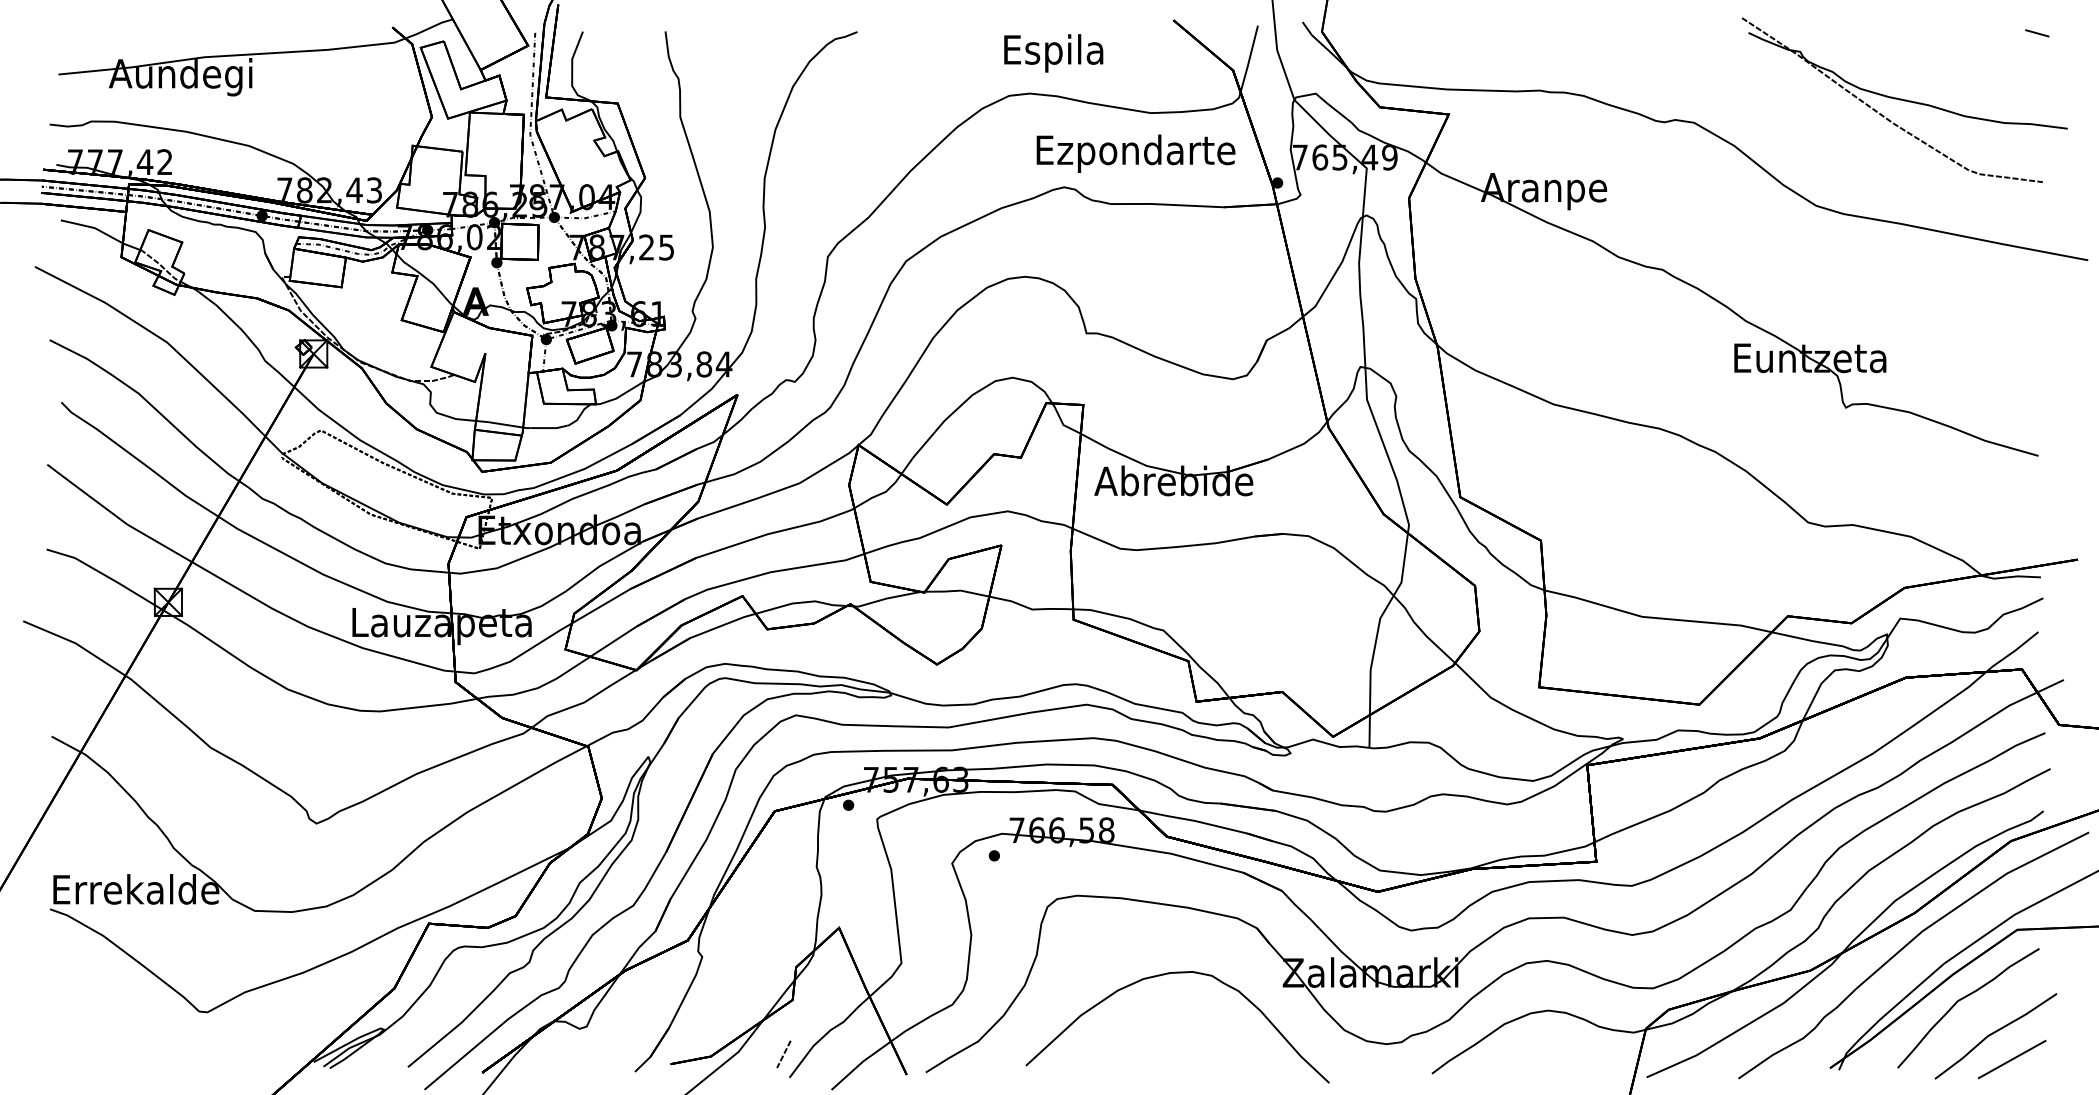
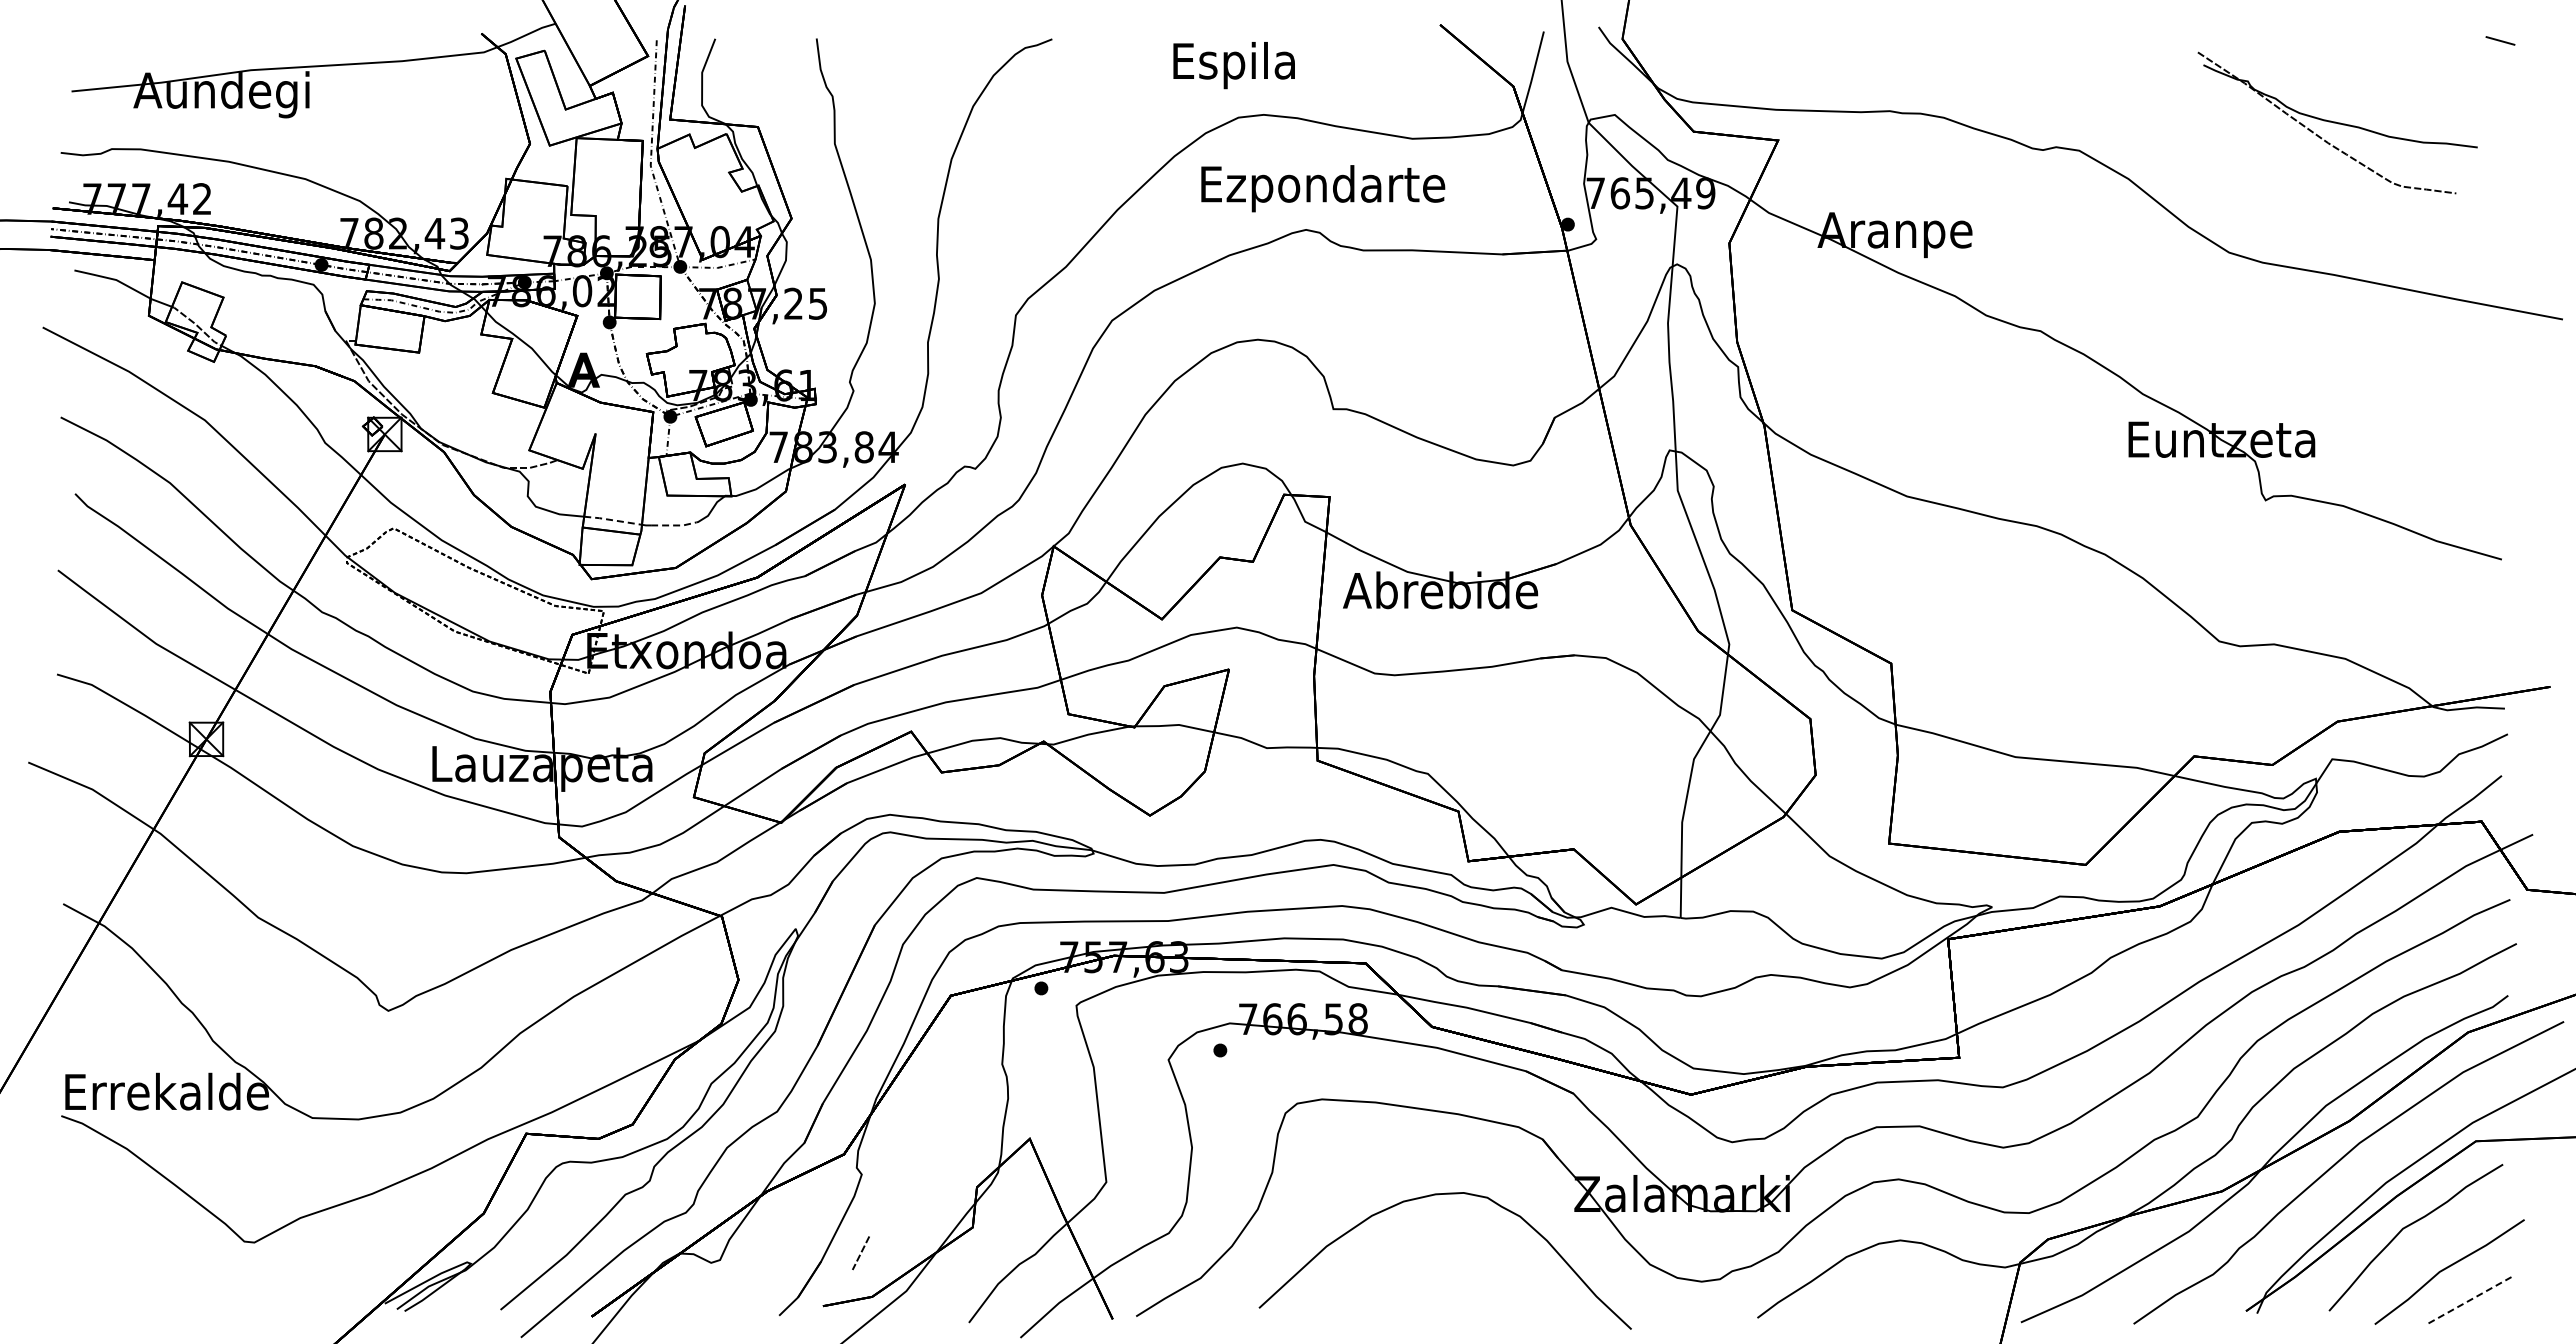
text: (1053, 53) -> (1233, 65), moved
part: (1904, 99) -> (2337, 122), size x0.7
text: (1136, 153) -> (1323, 188), moved
line: (499, 424) -> (613, 520), solid -> dashed
line: (550, 428) -> (675, 525), solid -> dashed
line: (784, 1053) -> (861, 1252), moved
line: (2012, 1059) -> (2469, 1300), solid -> dashed

